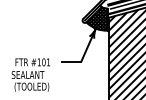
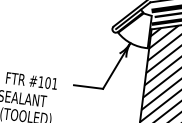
hatch: (97, 18) -> (134, 28), removed

